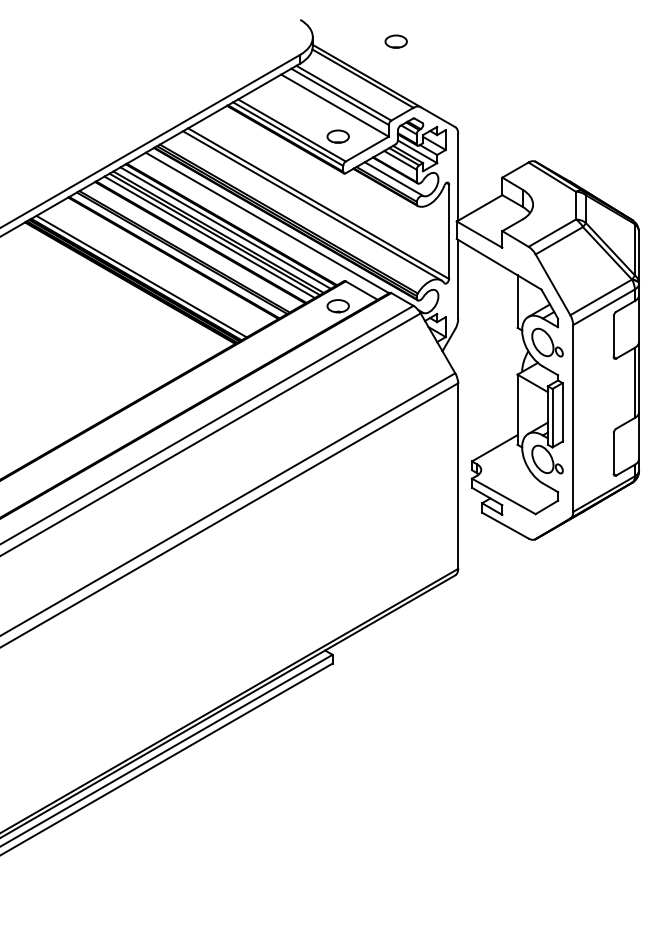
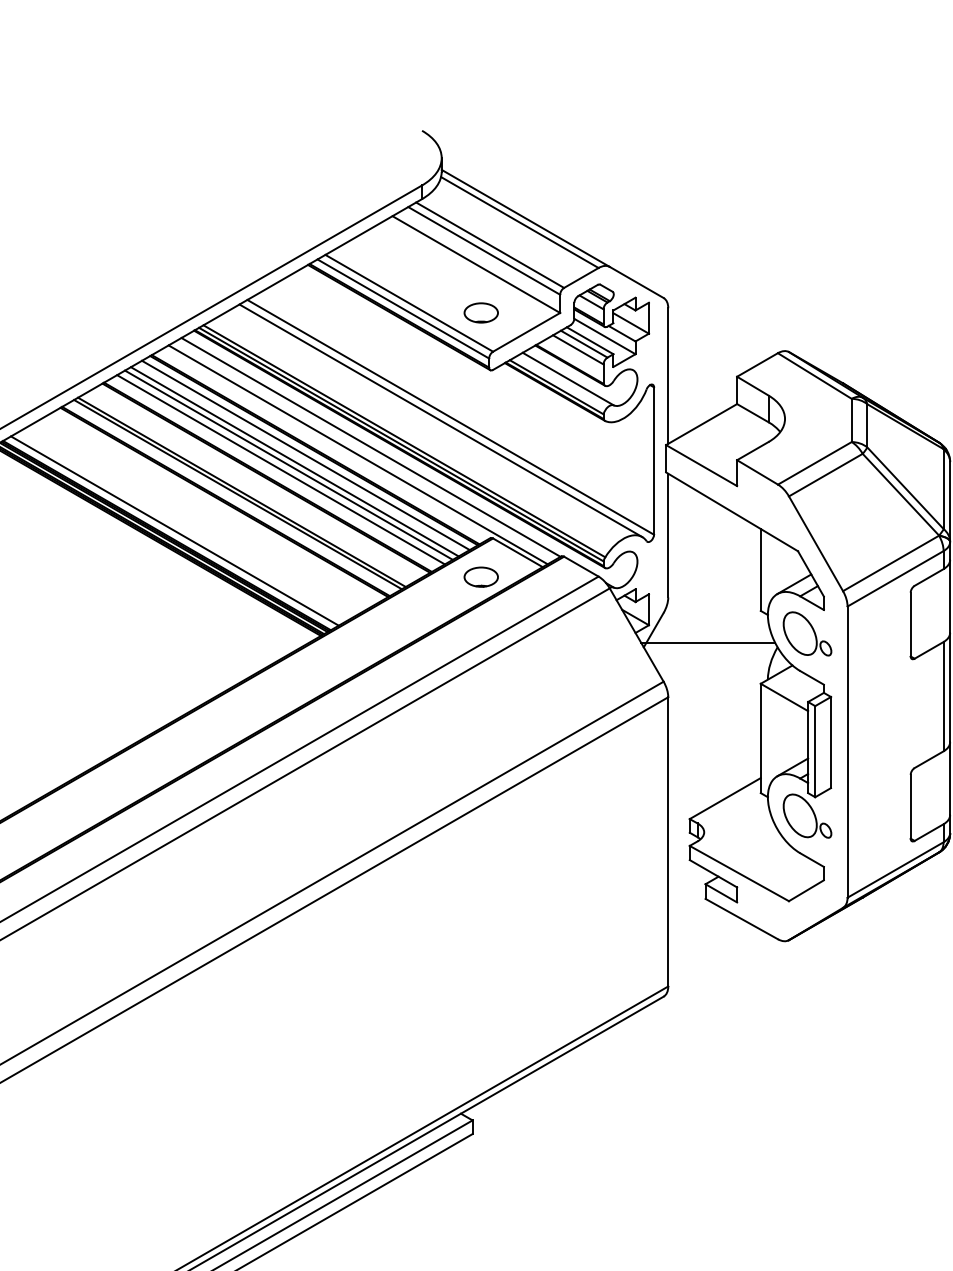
part: (395, 41) -> (570, 164), removed
line: (258, 227) -> (357, 454), added
line: (483, 348) -> (707, 643), added

